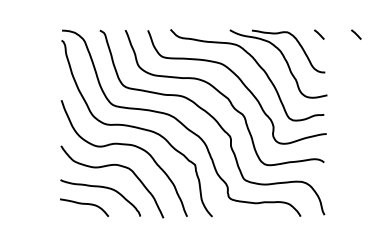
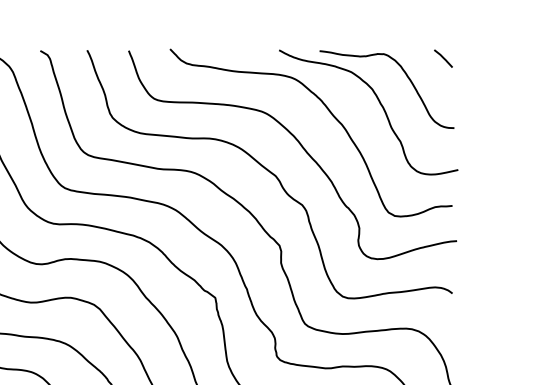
line: (356, 34) -> (511, 58), removed

